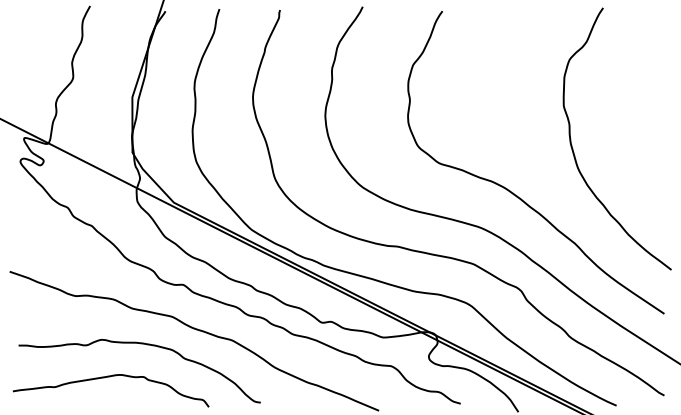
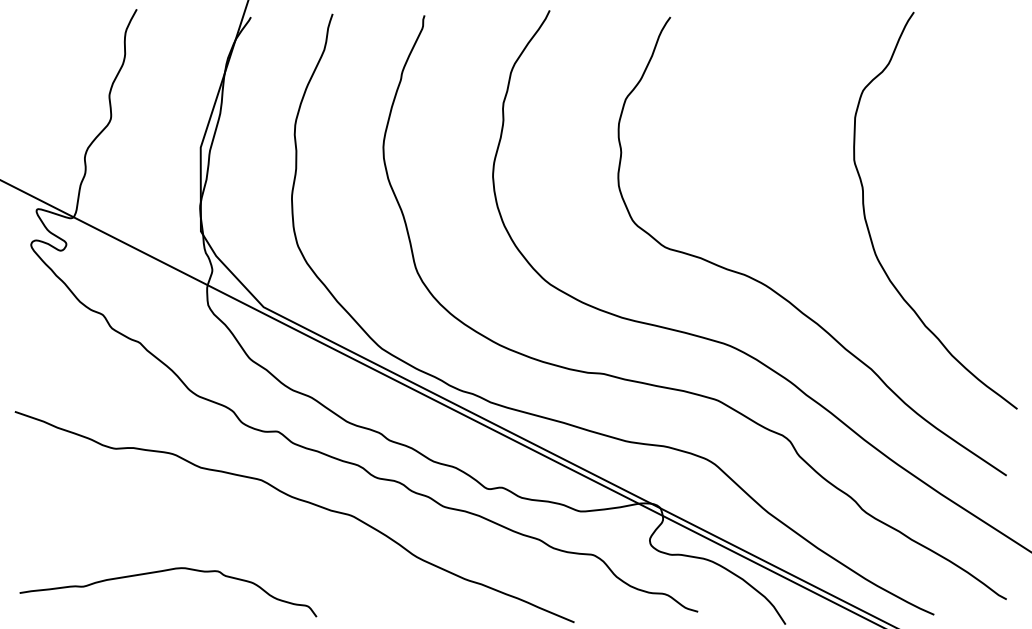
curve: (140, 344) -> (213, 522), removed

